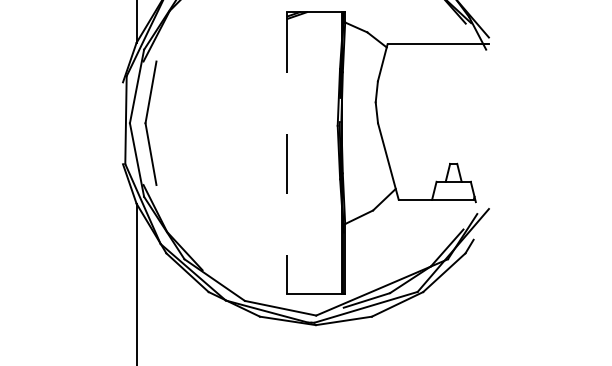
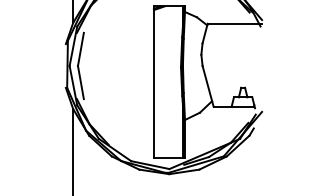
line: (286, 154) -> (153, 82), dashed -> solid

